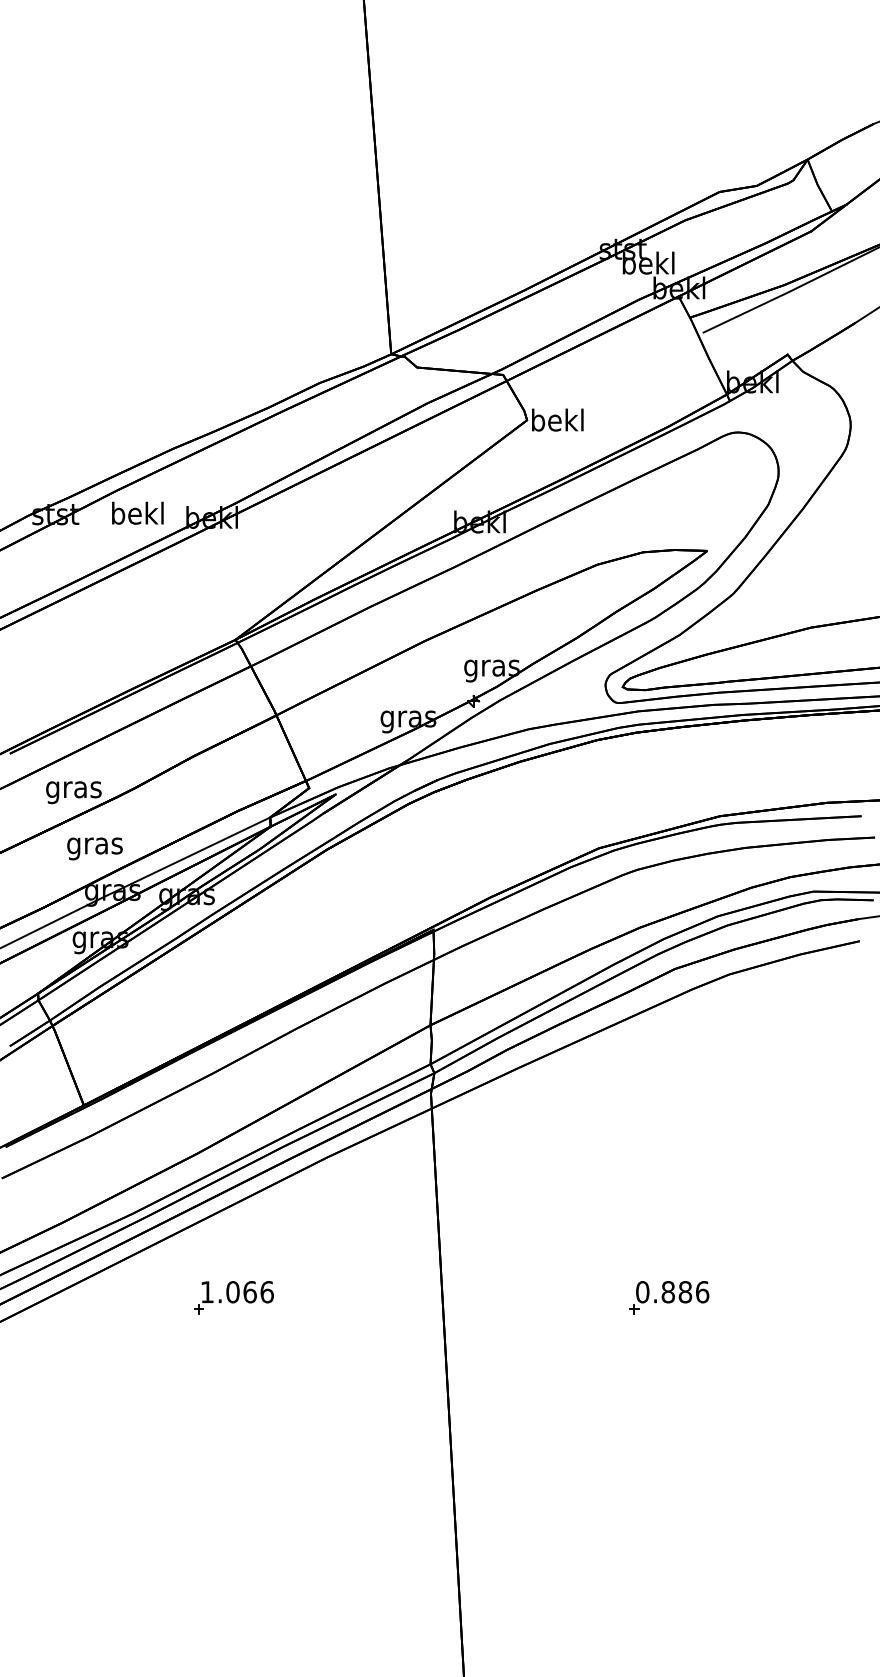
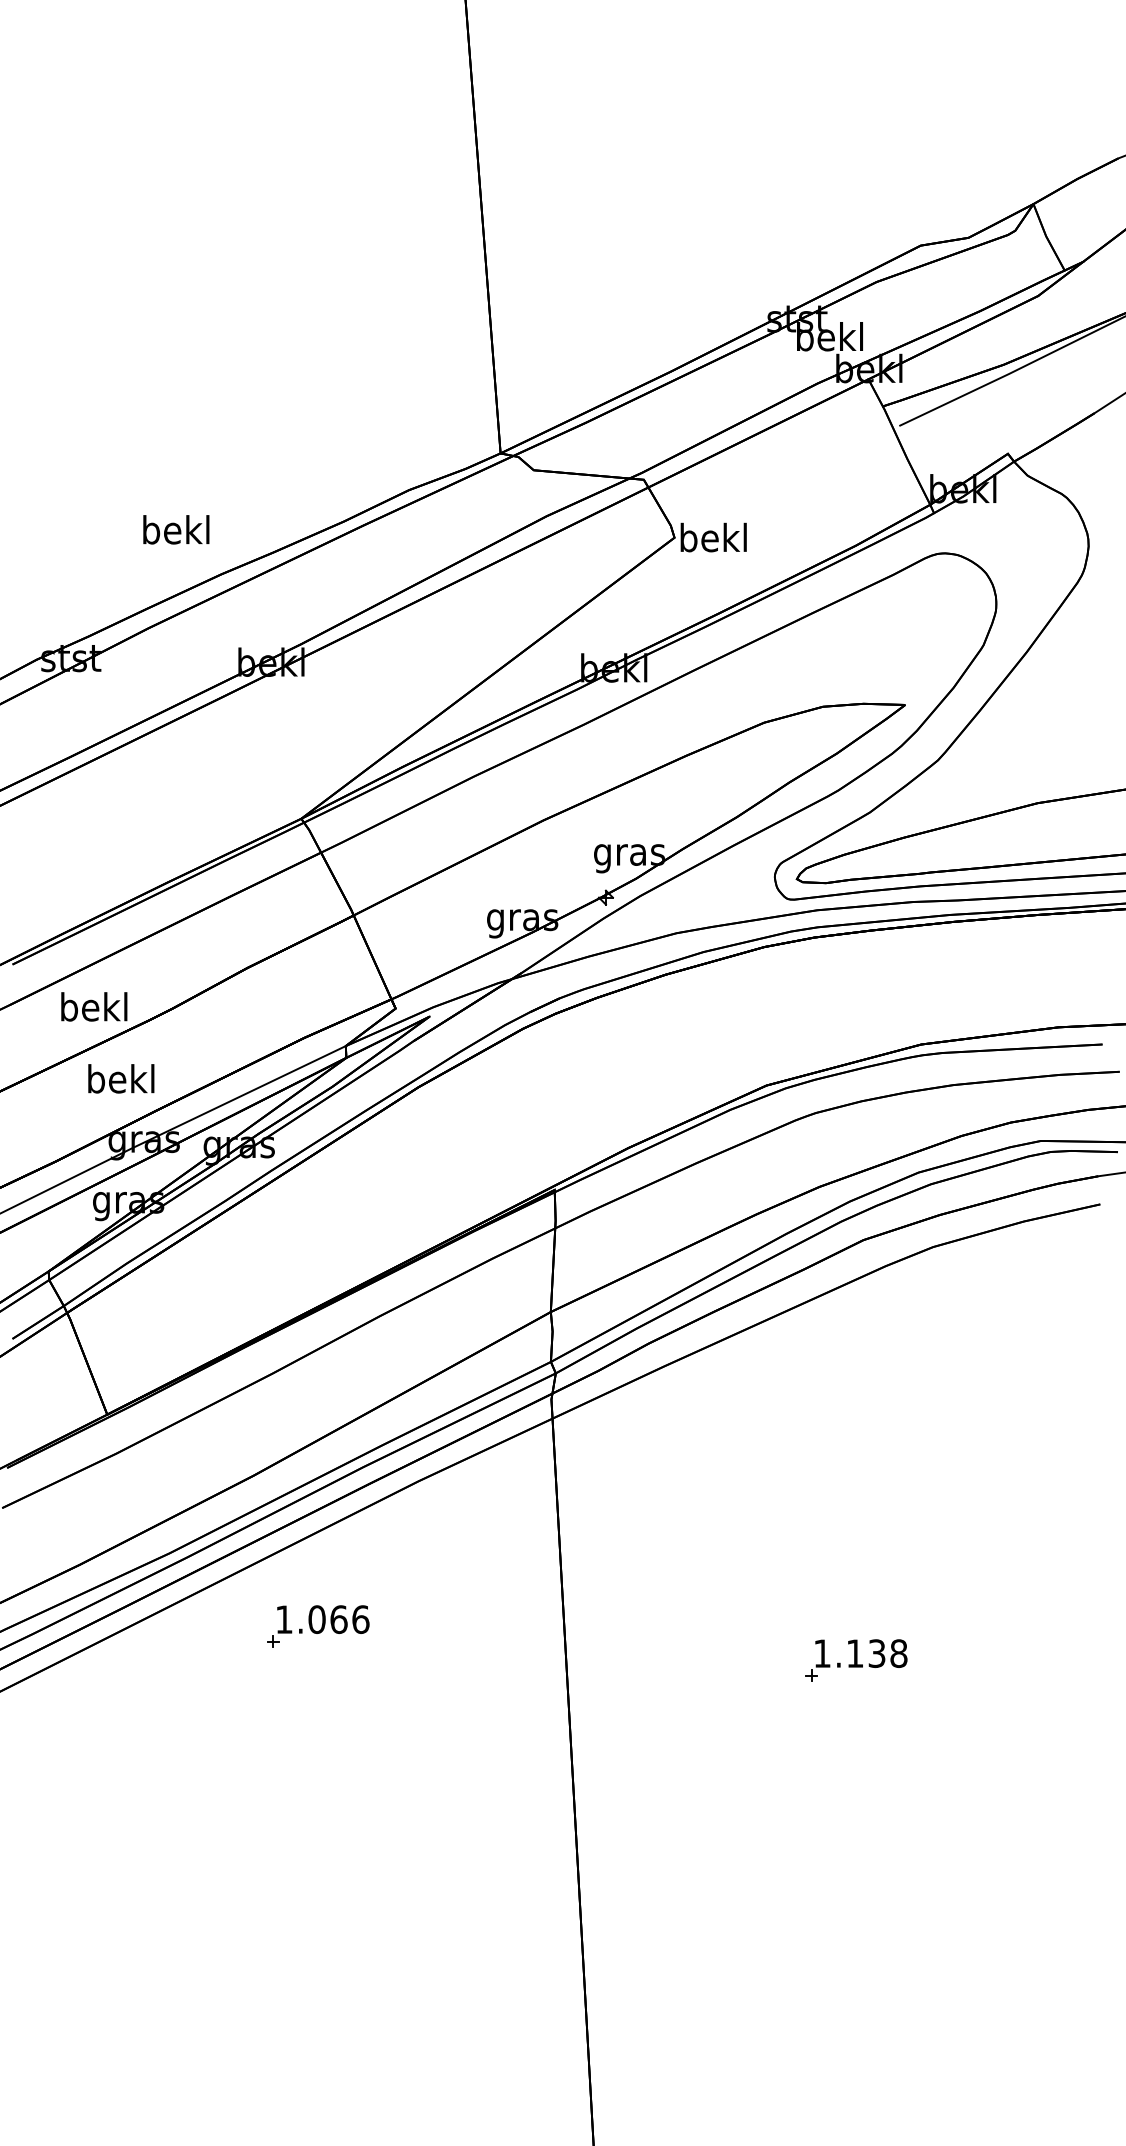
text: (137, 513) -> (176, 529), moved
text: (73, 789) -> (94, 1010), gras -> bekl
text: (95, 845) -> (121, 1082), gras -> bekl
text: (672, 1292) -> (860, 1653), 0.886 -> 1.138
part: (234, 1297) -> (318, 1626), moved

